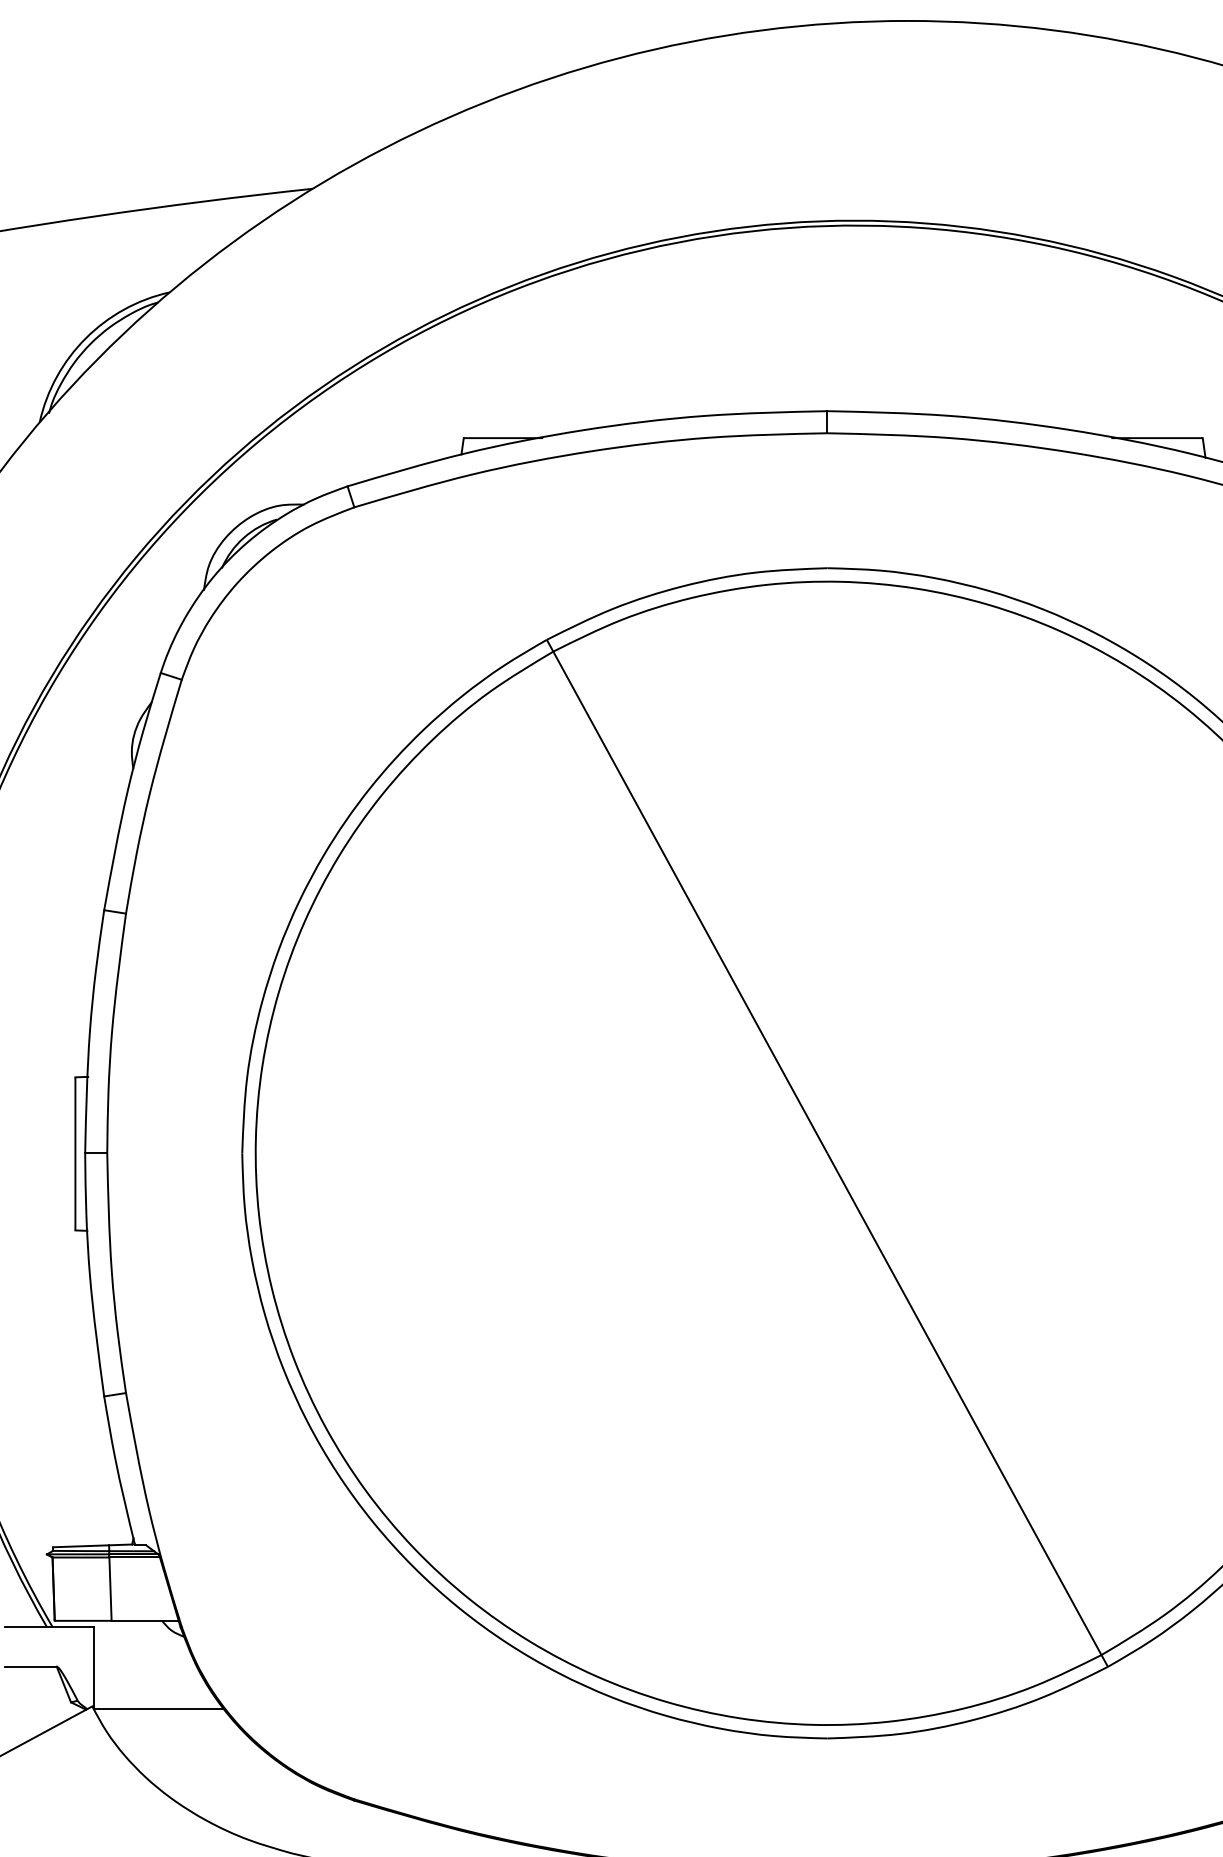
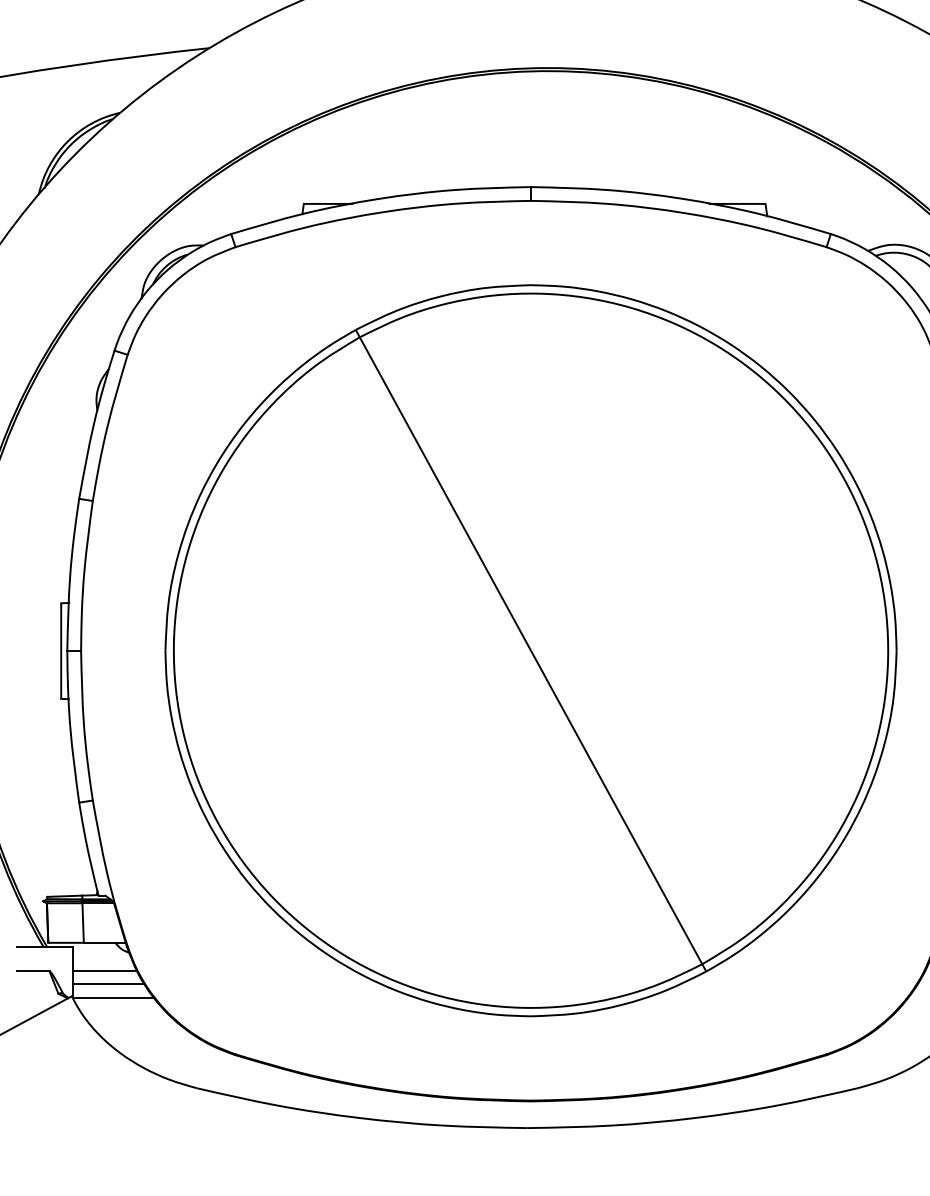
line: (144, 1666) -> (104, 971), added
line: (151, 1685) -> (108, 983), added

